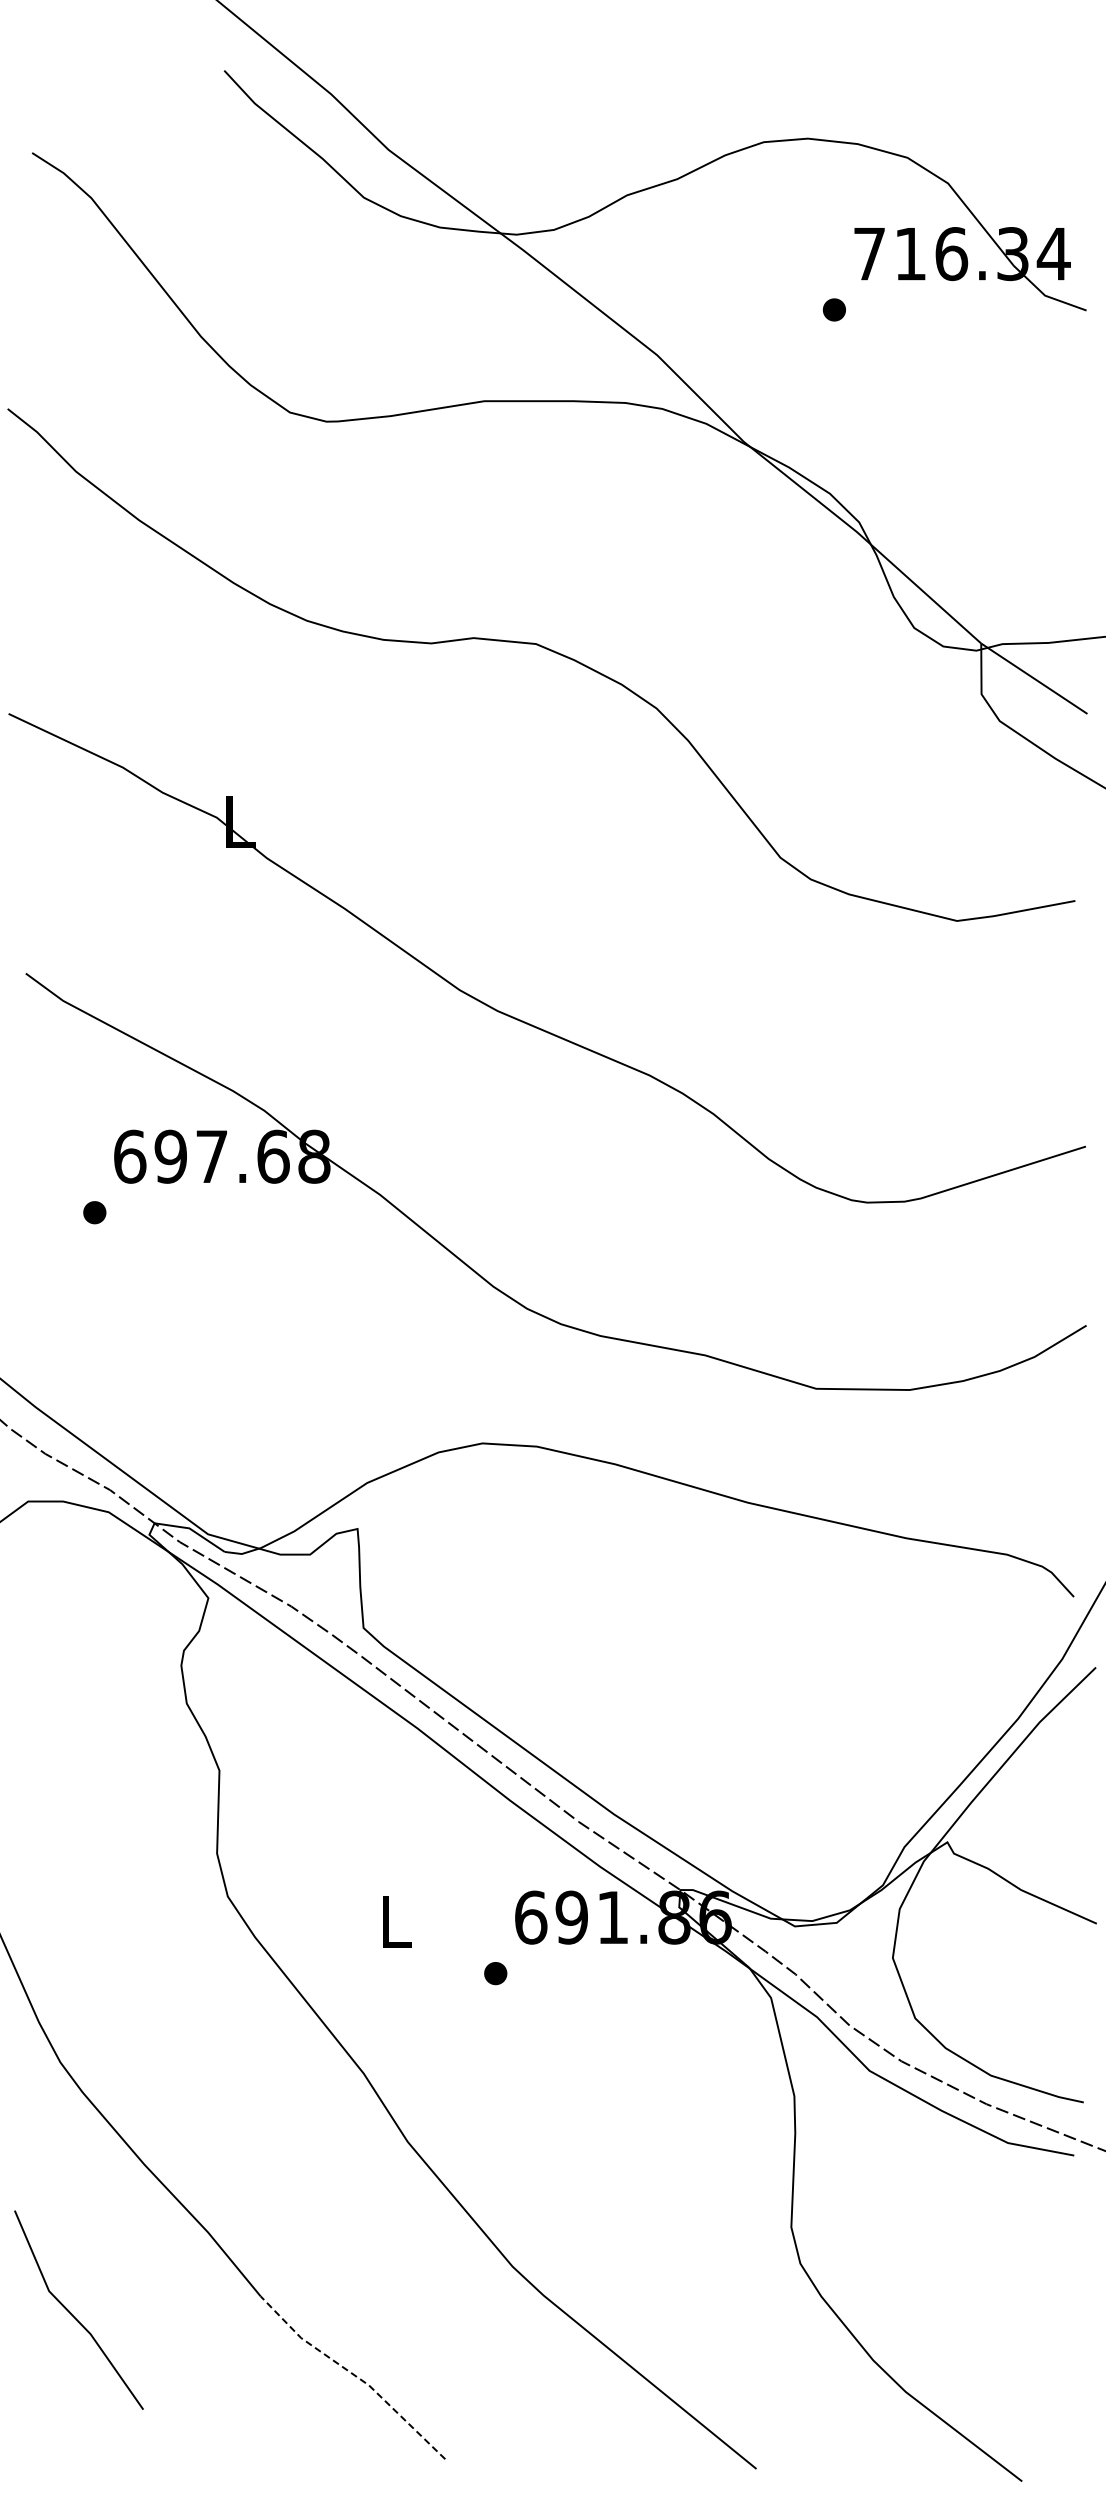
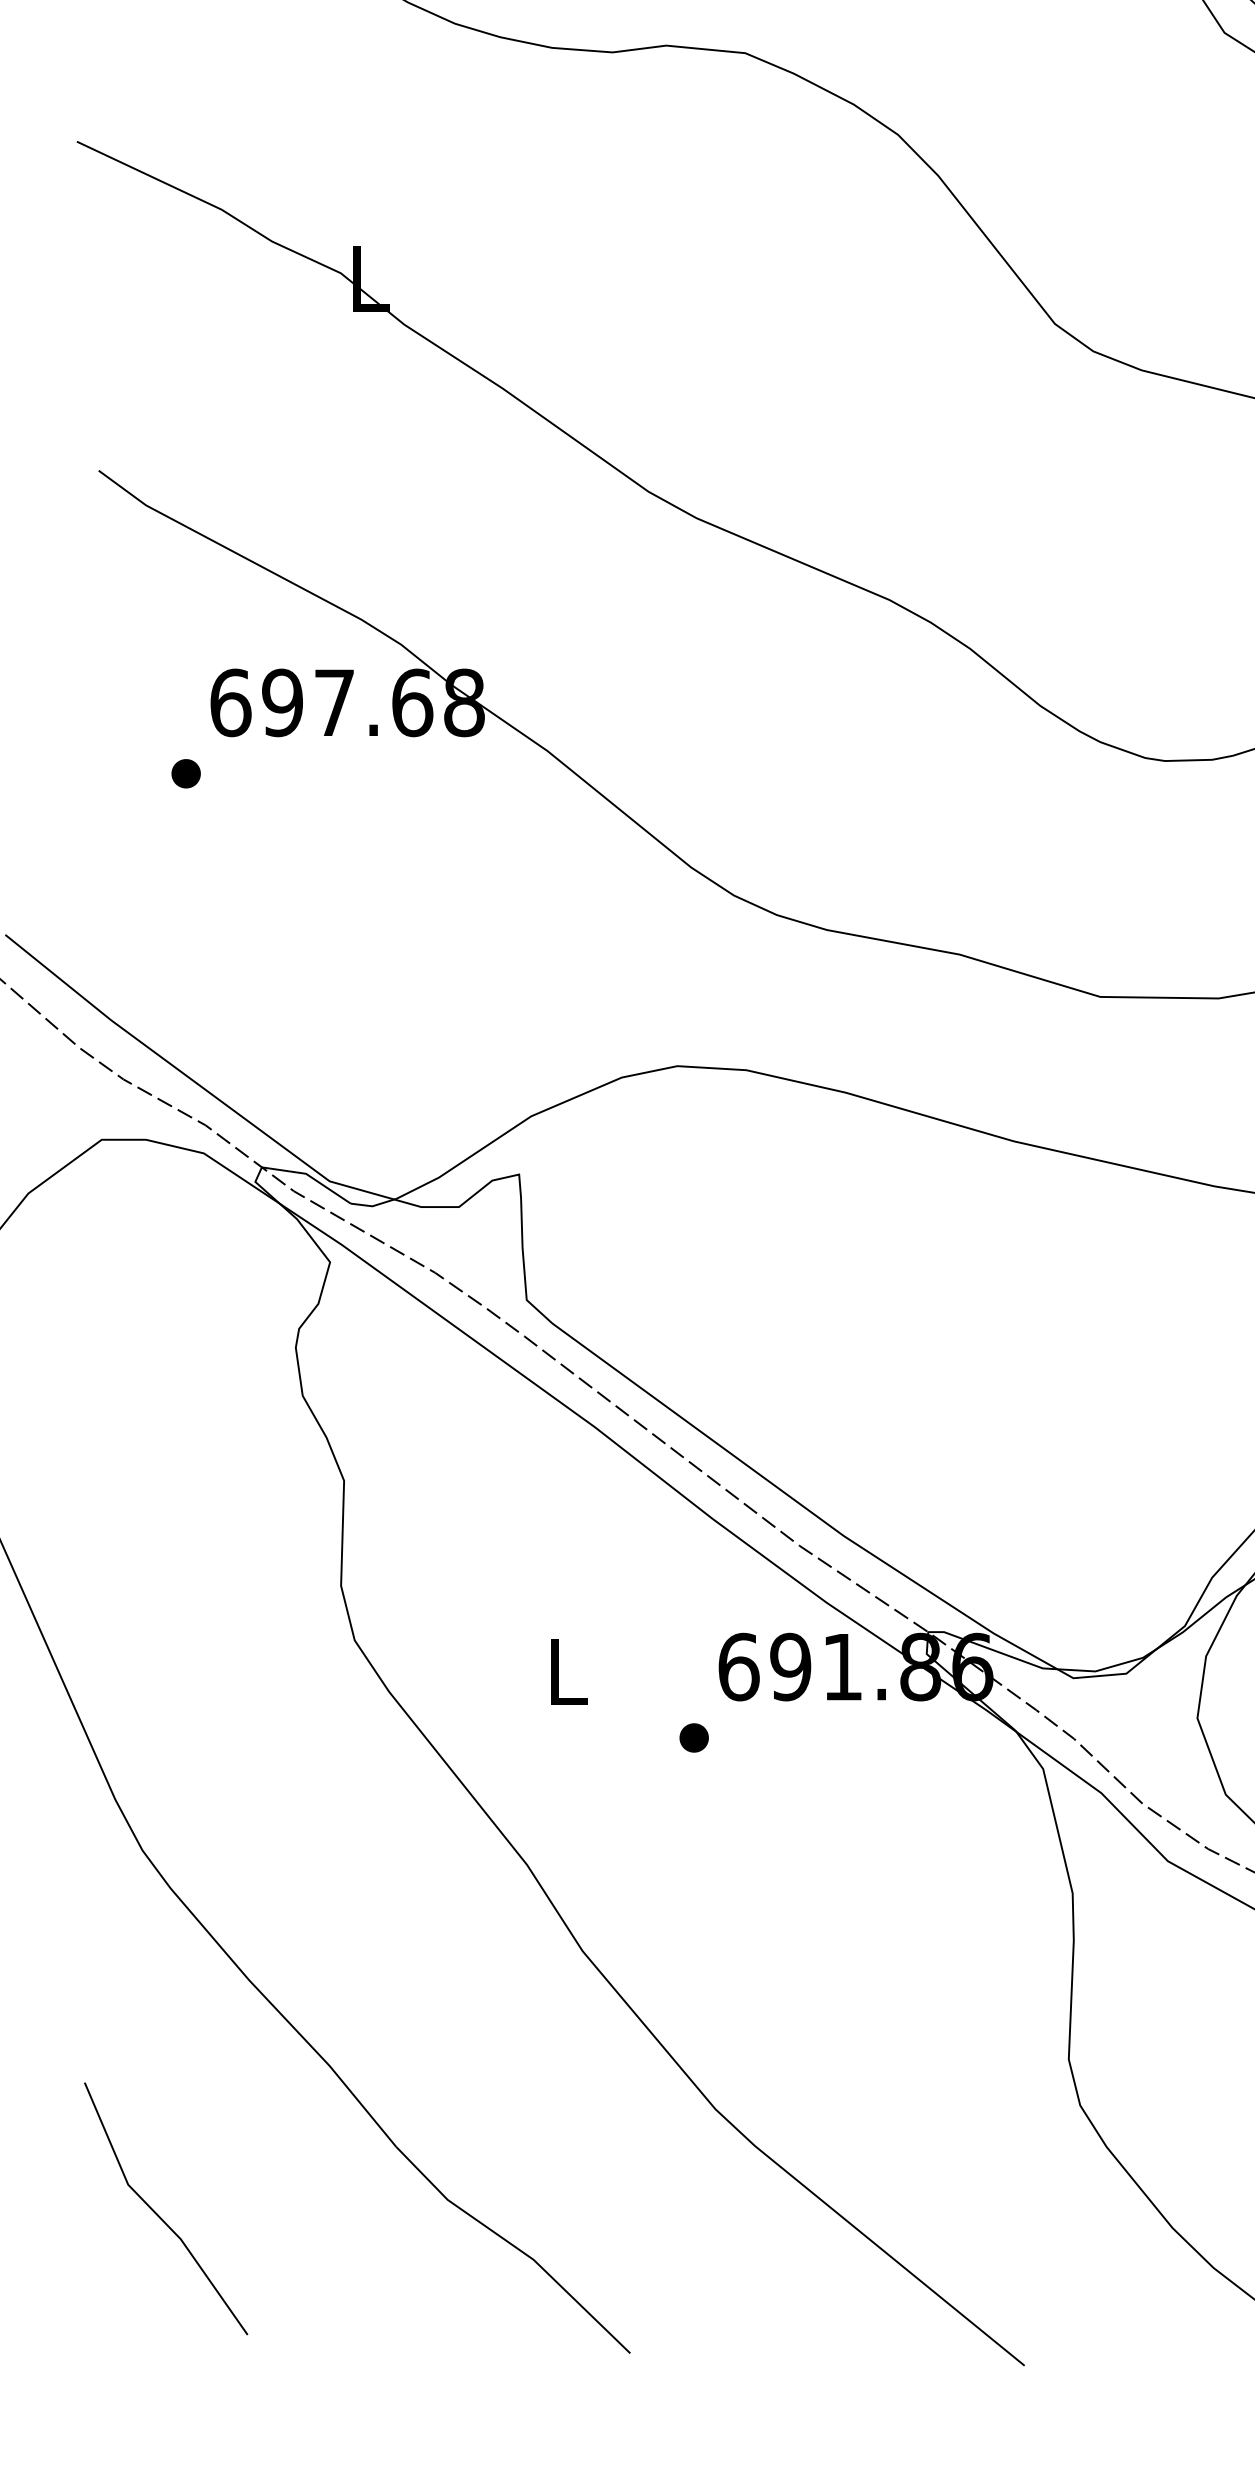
line: (72, 2313) -> (157, 2213), moved
line: (354, 2375) -> (515, 2247), dashed -> solid

